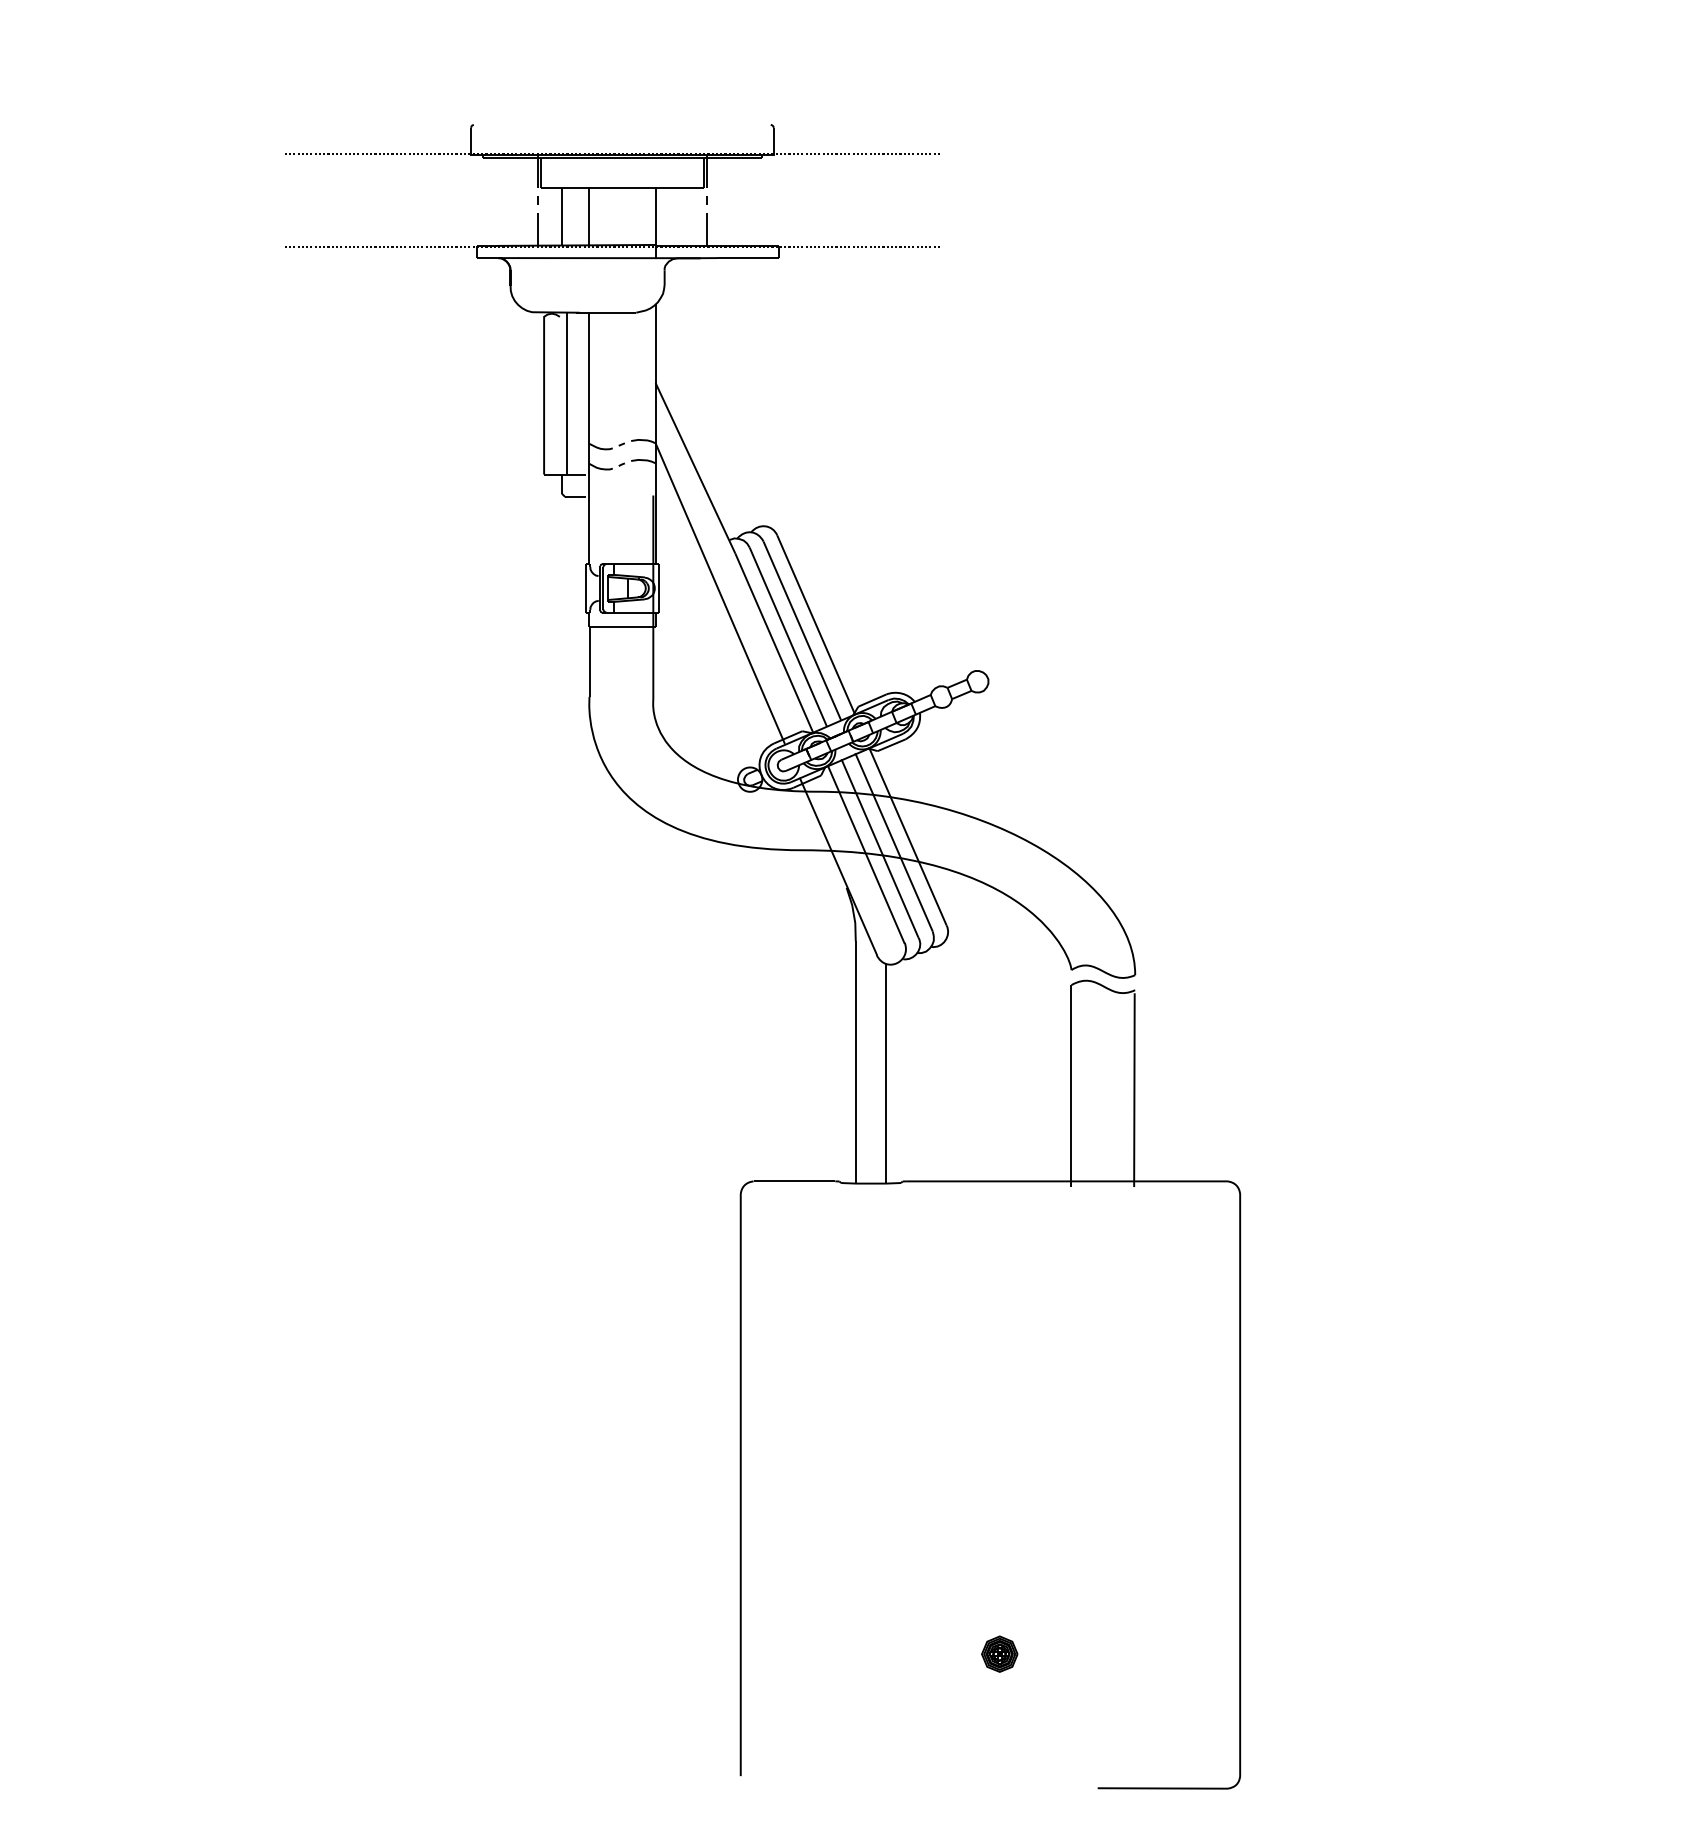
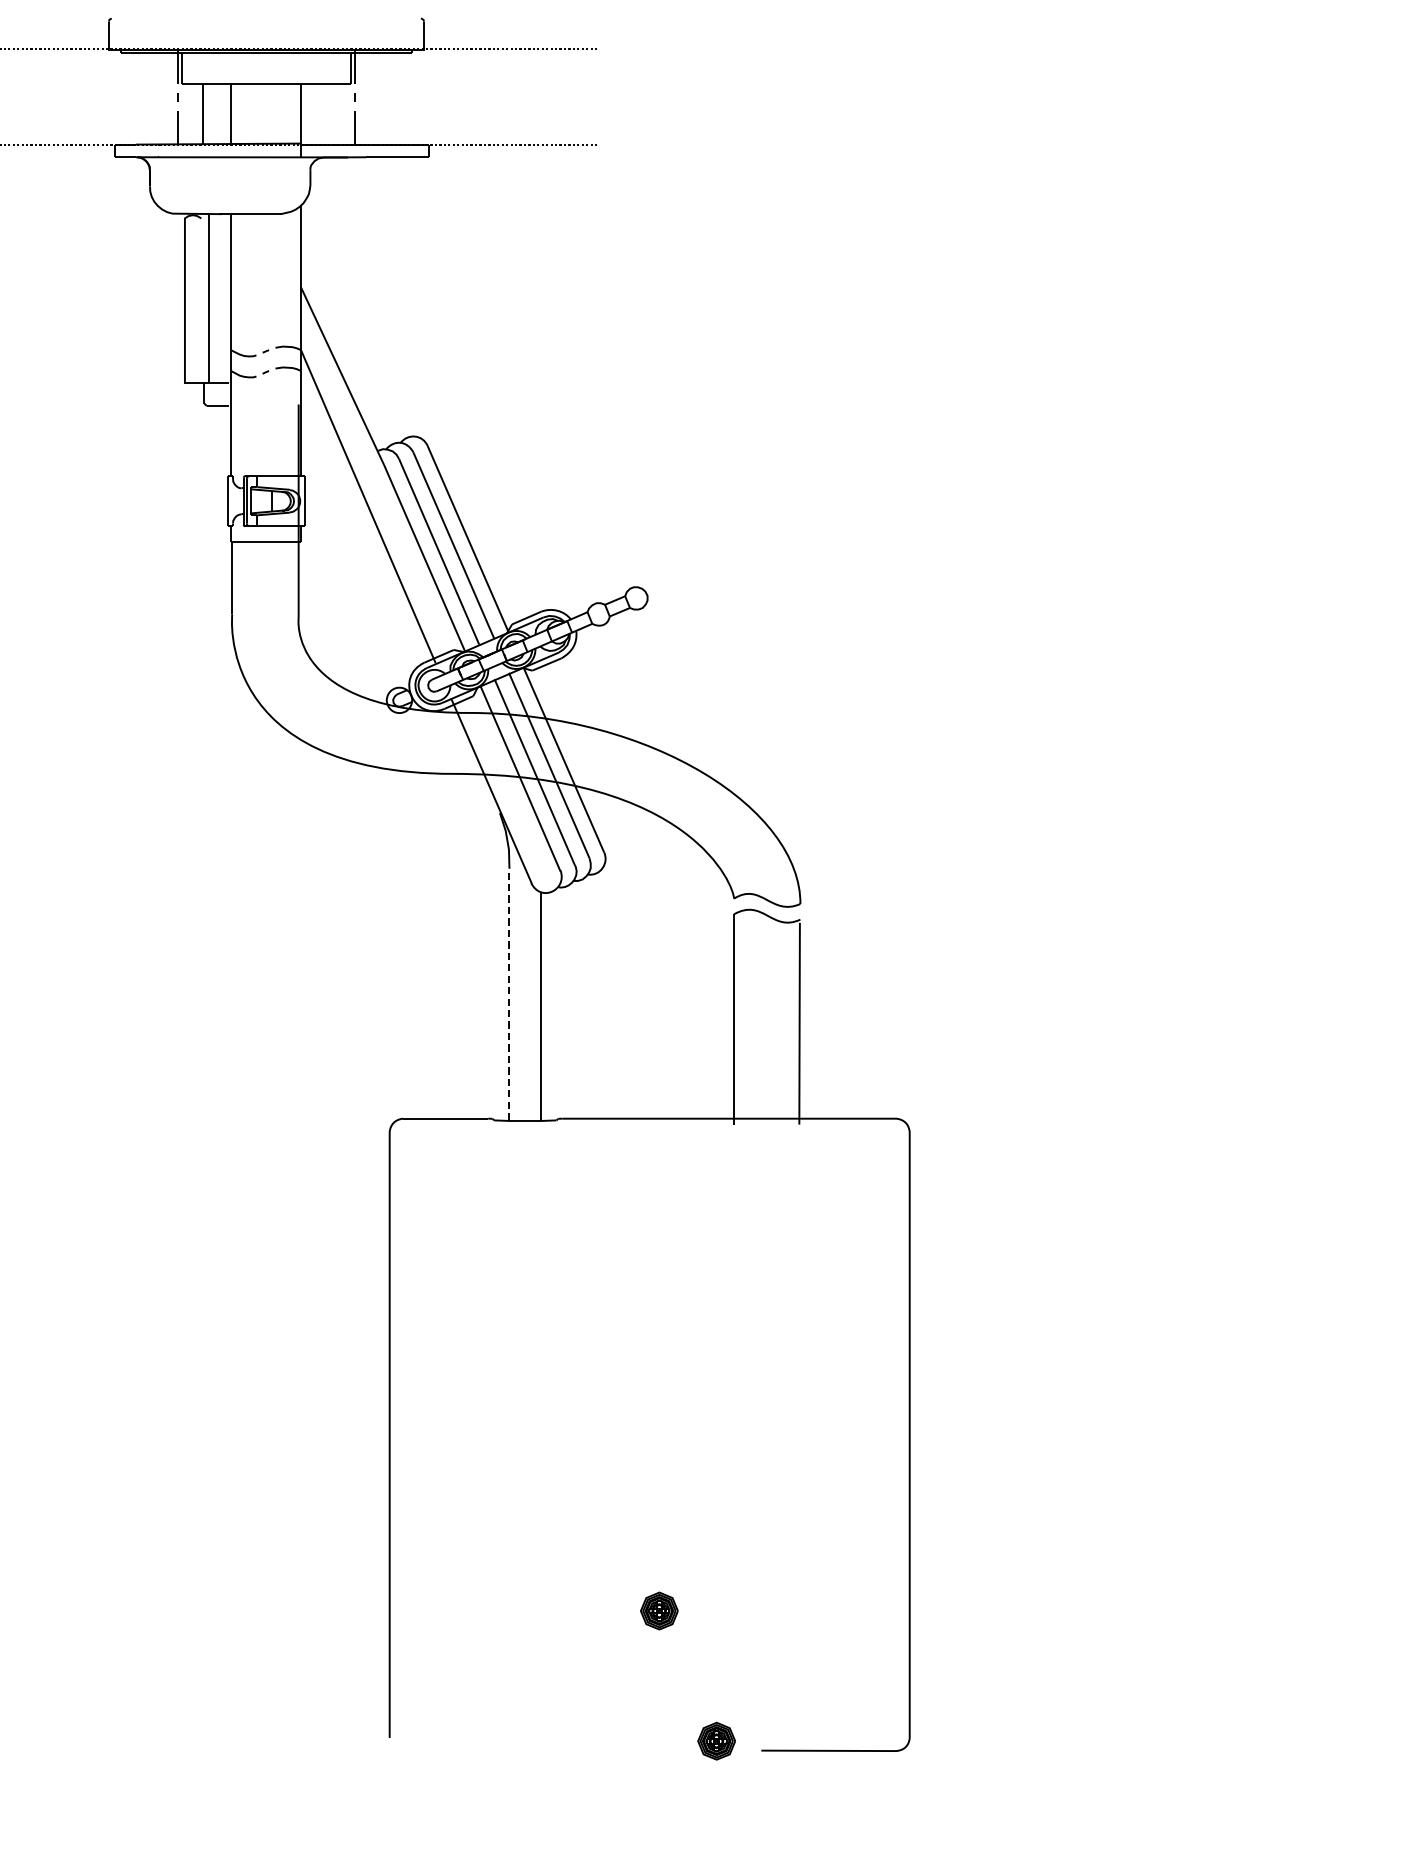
line: (855, 1061) -> (509, 993), solid -> dashed
part: (1054, 1778) -> (716, 1740), added

